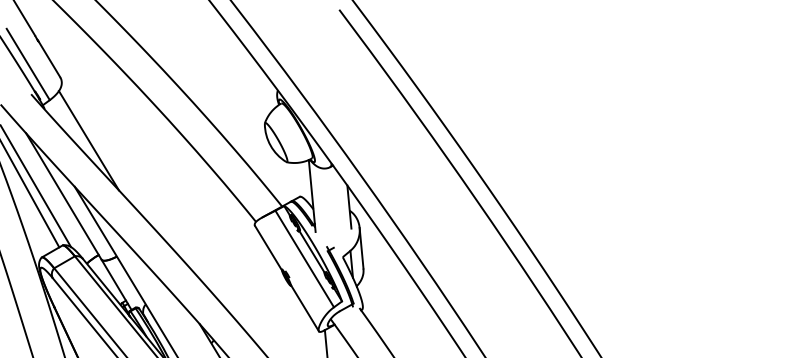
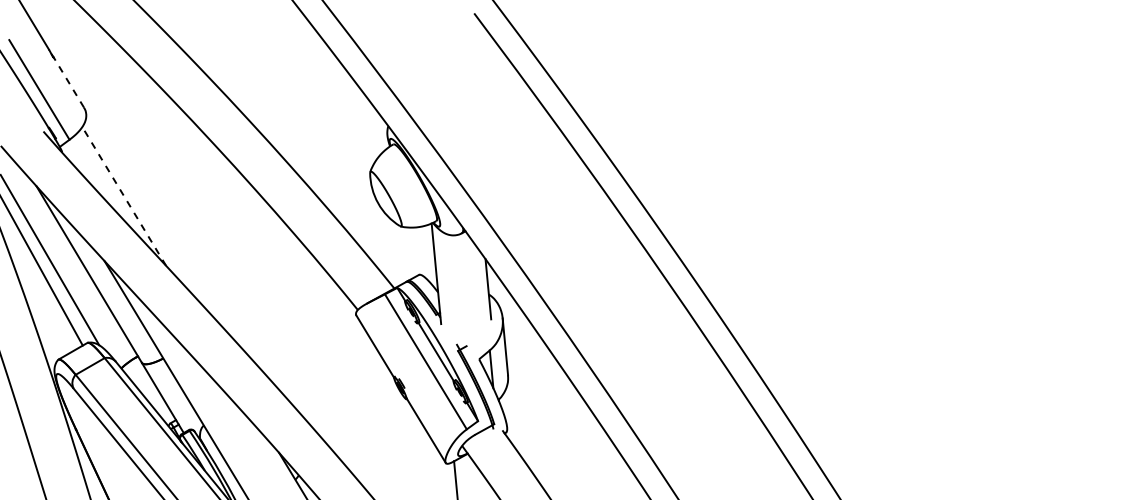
line: (49, 59) -> (68, 82), solid -> dashed
line: (88, 140) -> (123, 196), solid -> dashed

